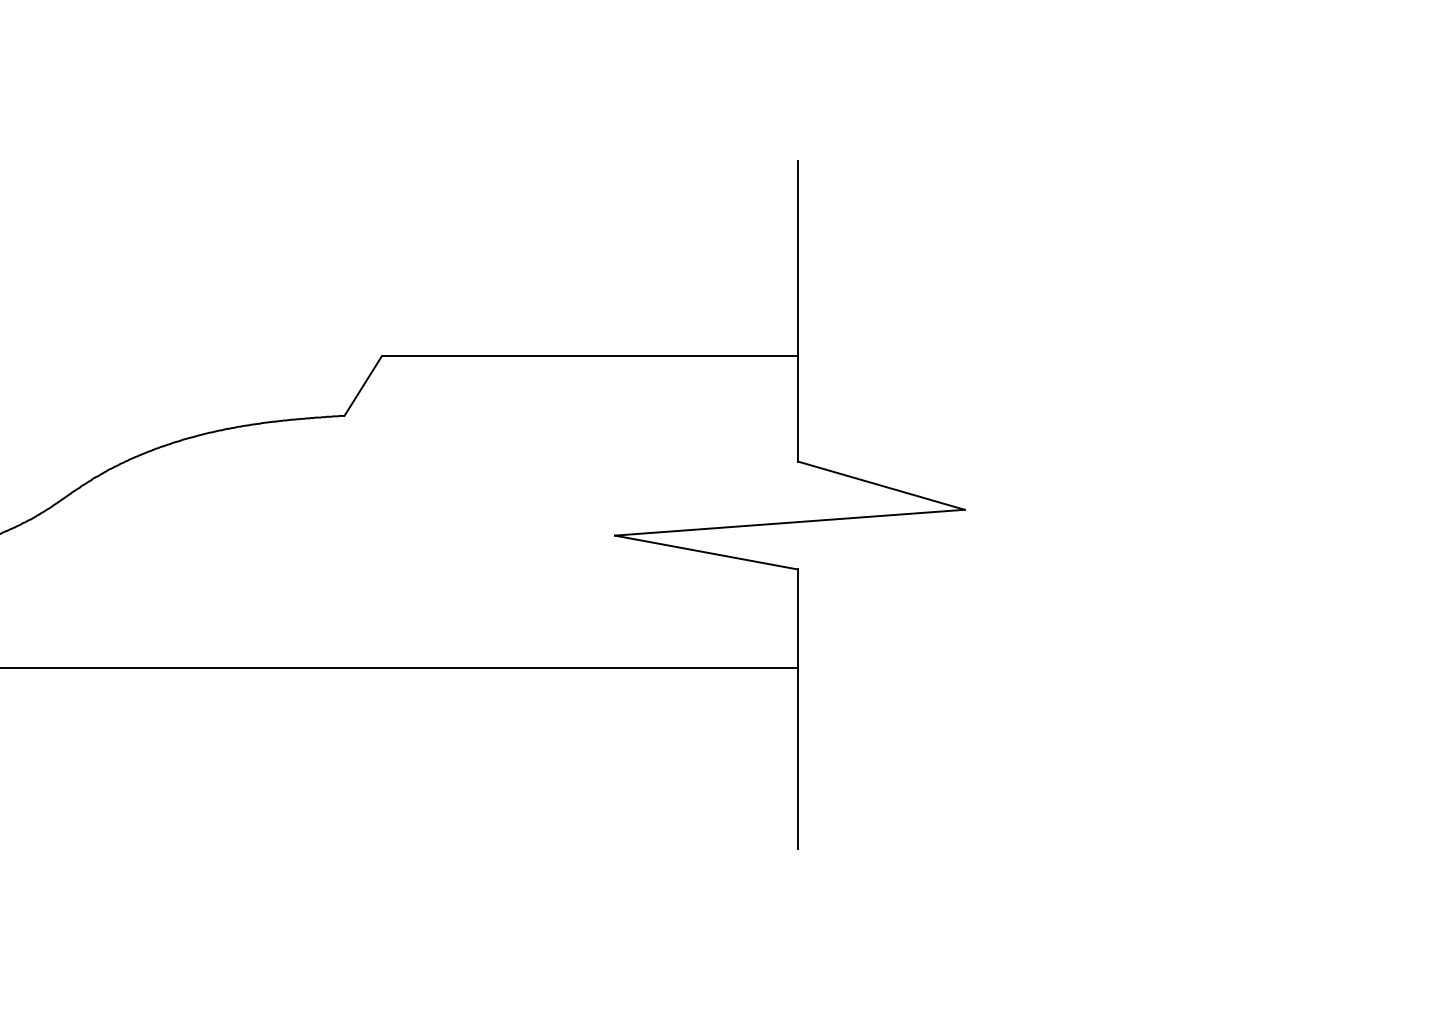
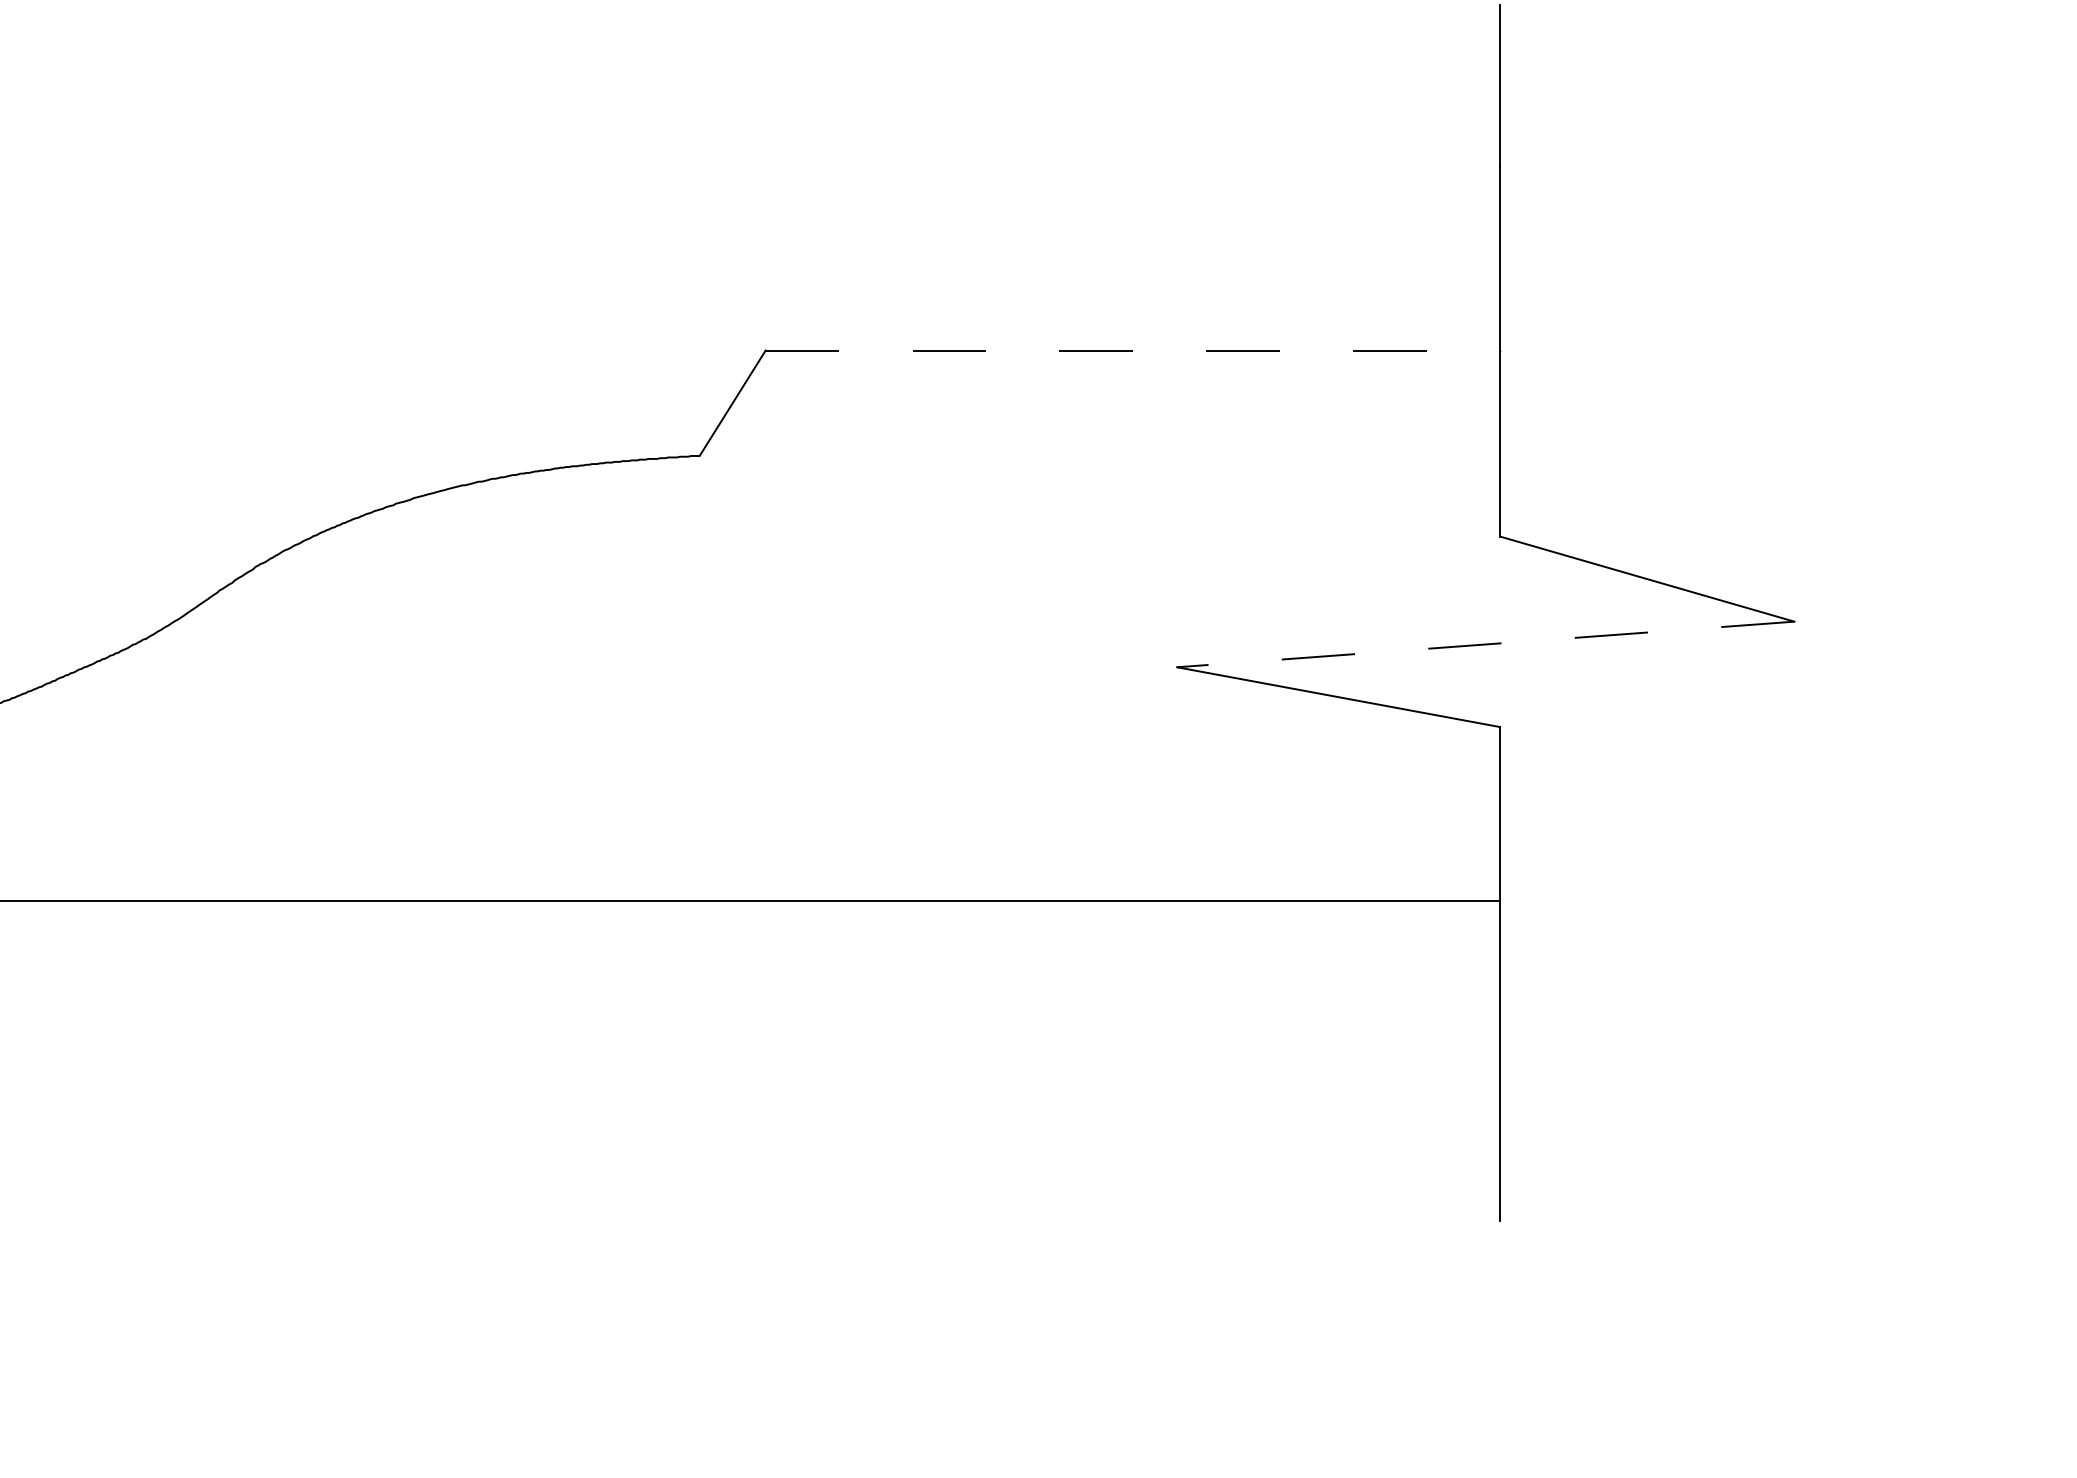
line: (590, 356) -> (1133, 351), solid -> dashed
line: (789, 522) -> (1485, 644), solid -> dashed

